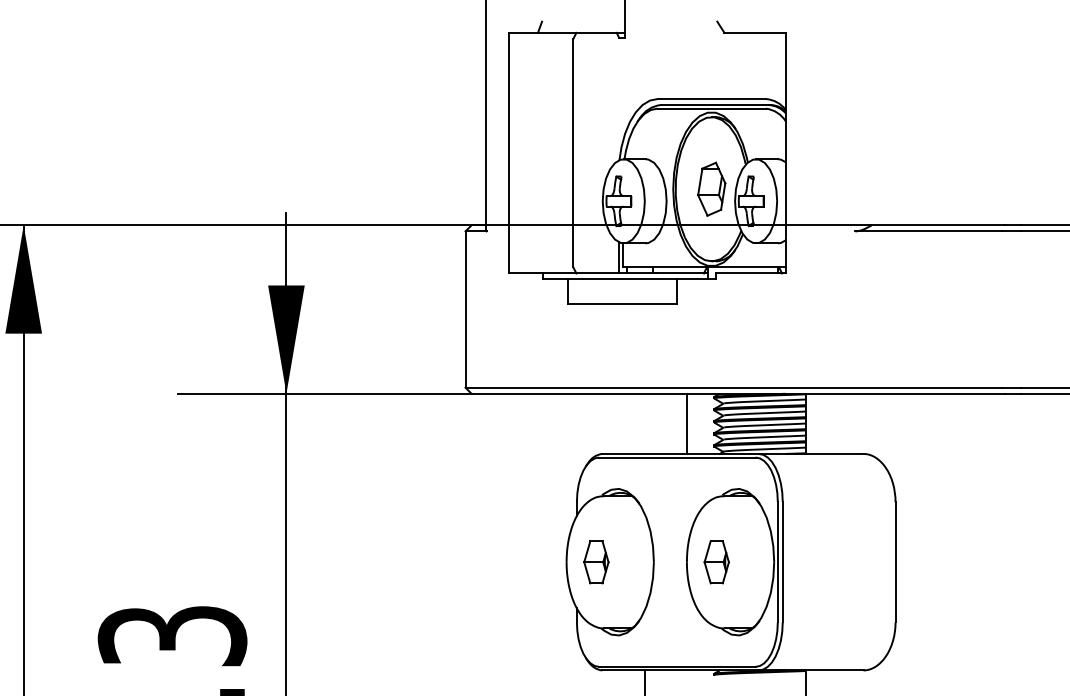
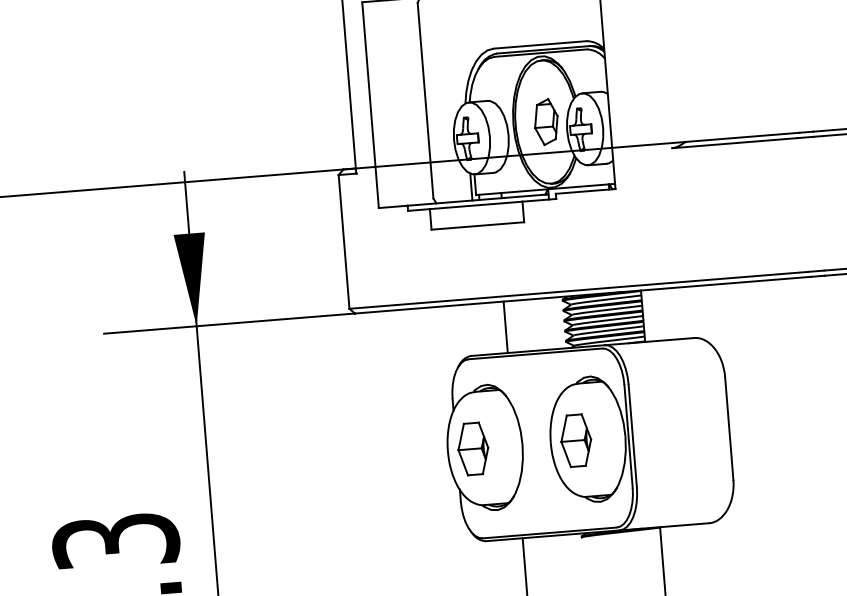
line: (687, 423) -> (505, 326), moved
part: (596, 562) -> (473, 449), size x1.43
part: (716, 562) -> (576, 440), size x1.43

